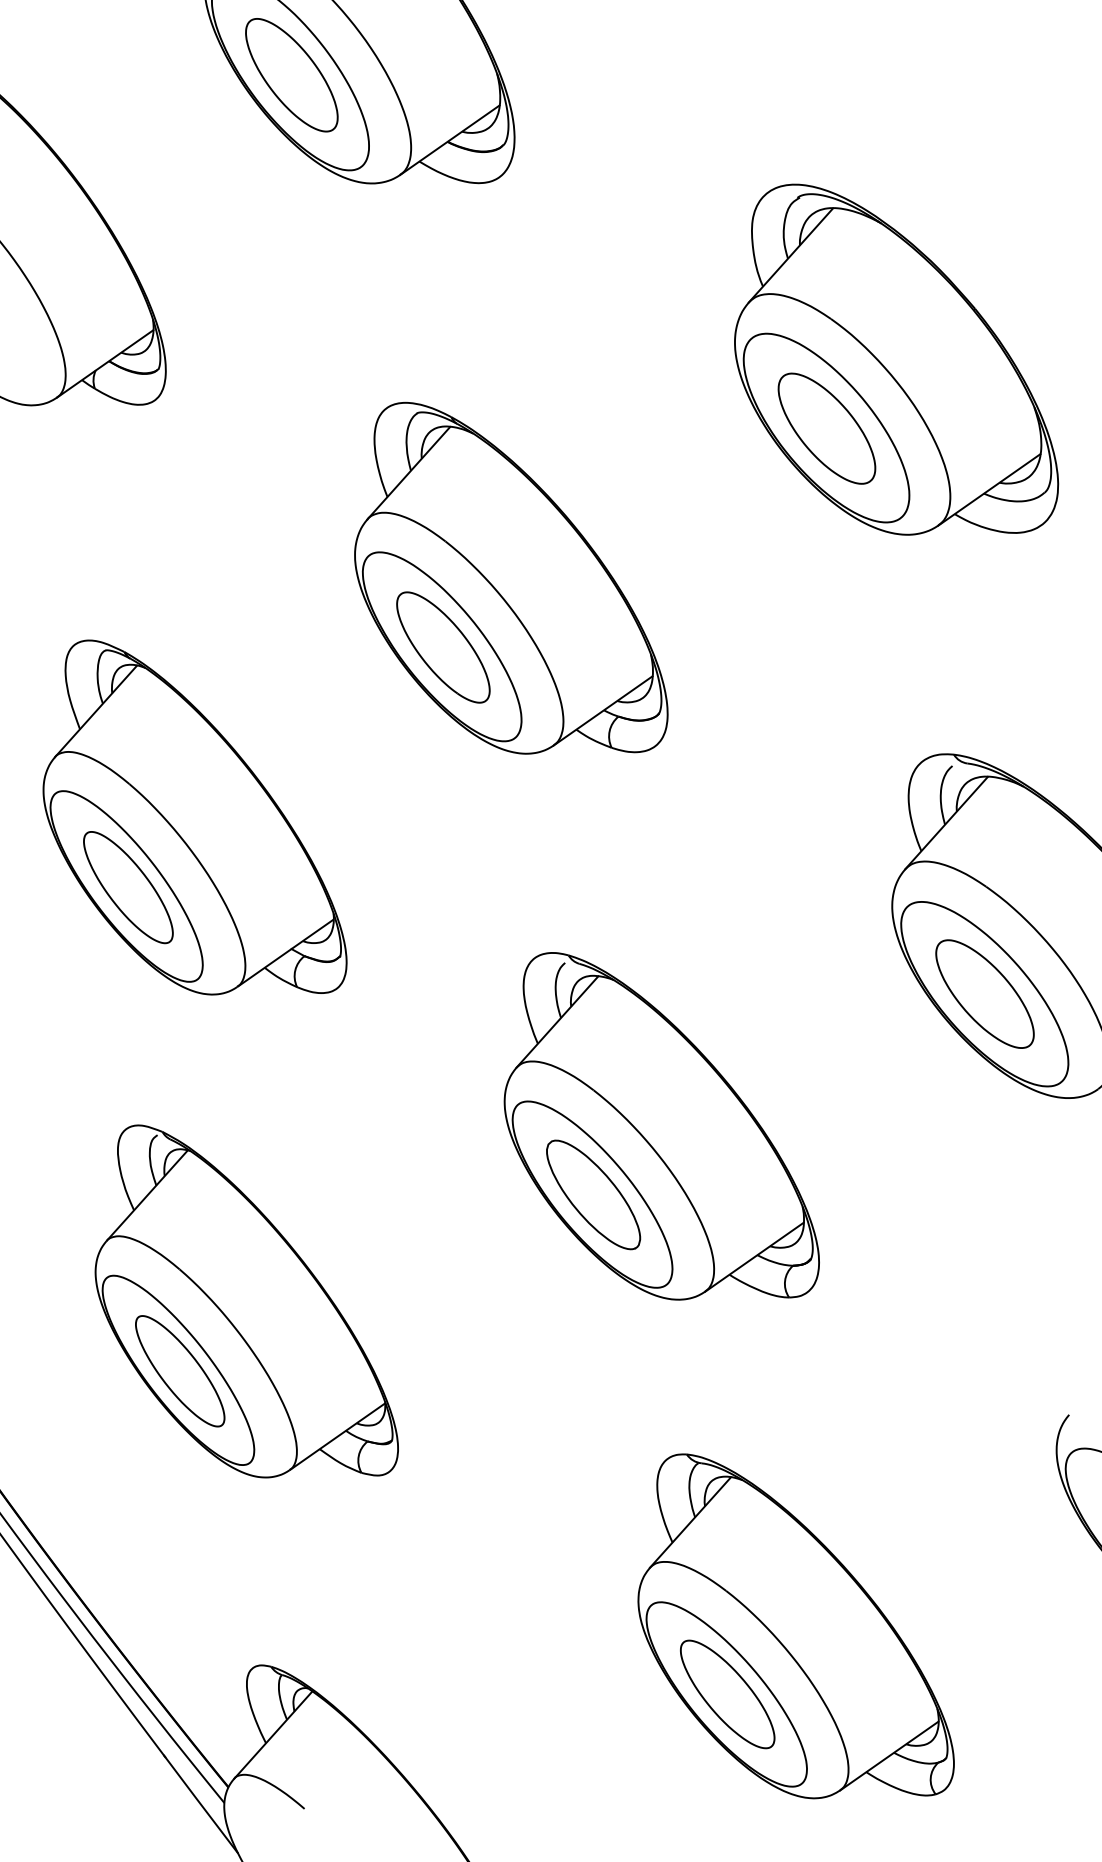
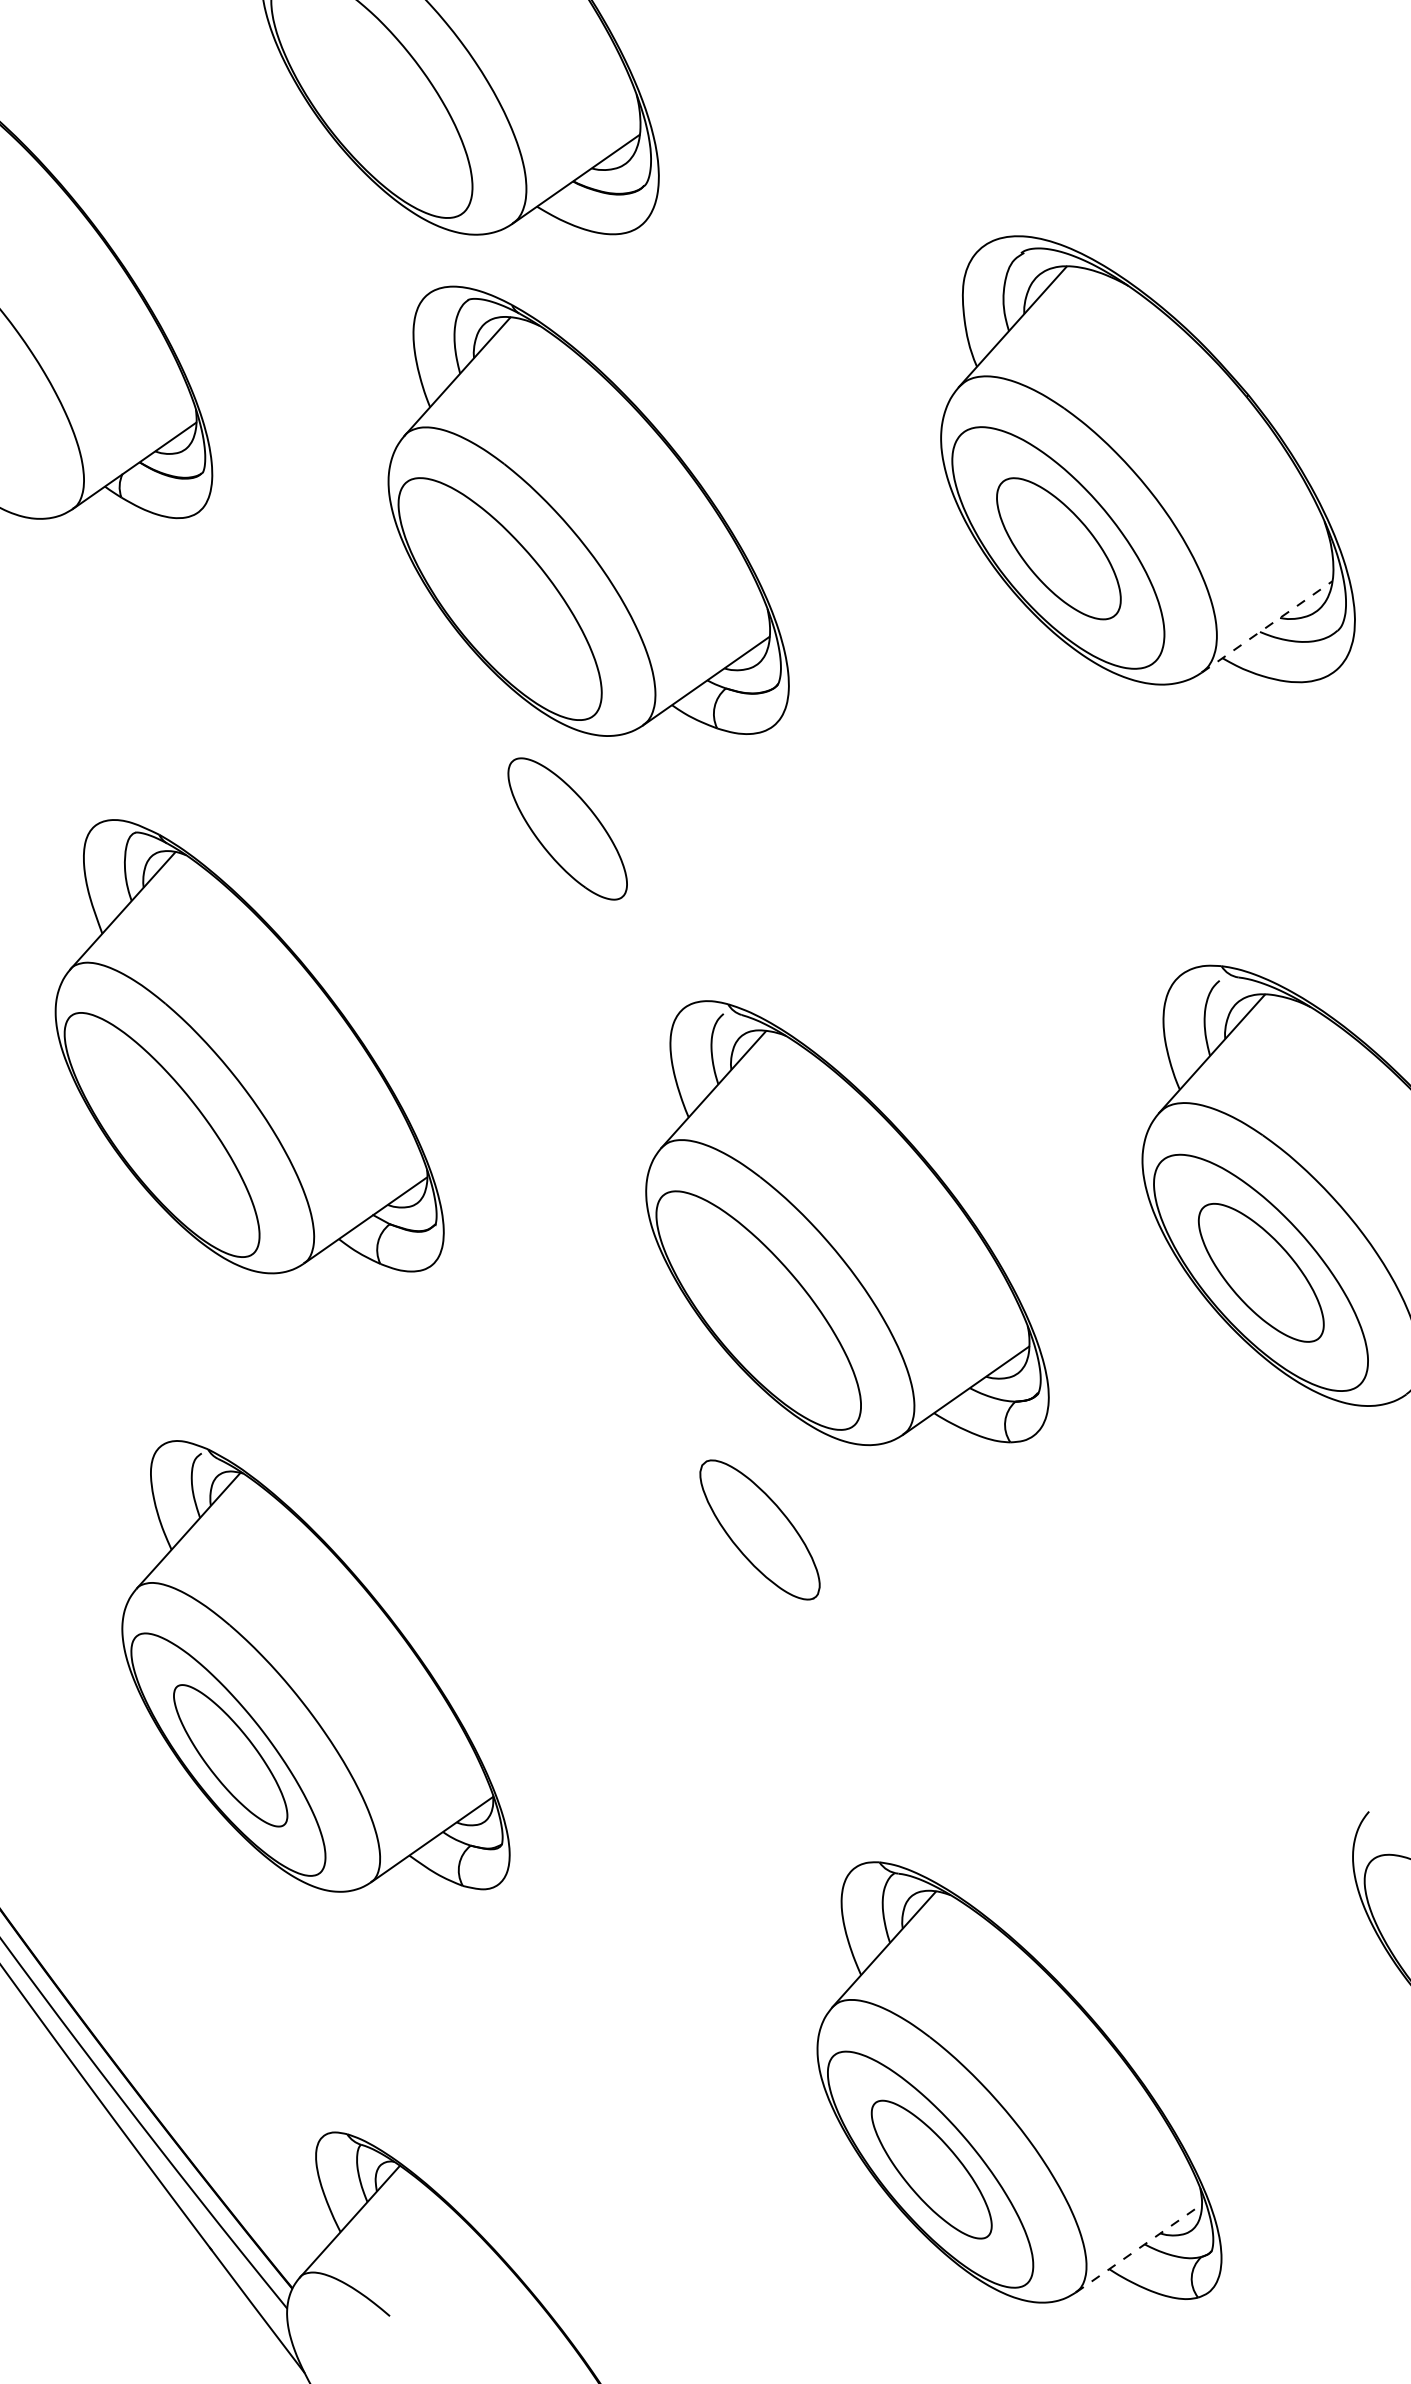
part: (291, 75) -> (373, 96), removed
line: (989, 490) -> (1267, 627), solid -> dashed
part: (511, 577) -> (588, 510), moved
part: (128, 887) -> (164, 1136), removed
part: (661, 1126) -> (847, 1223), moved
line: (889, 1756) -> (1138, 2248), solid -> dashed

